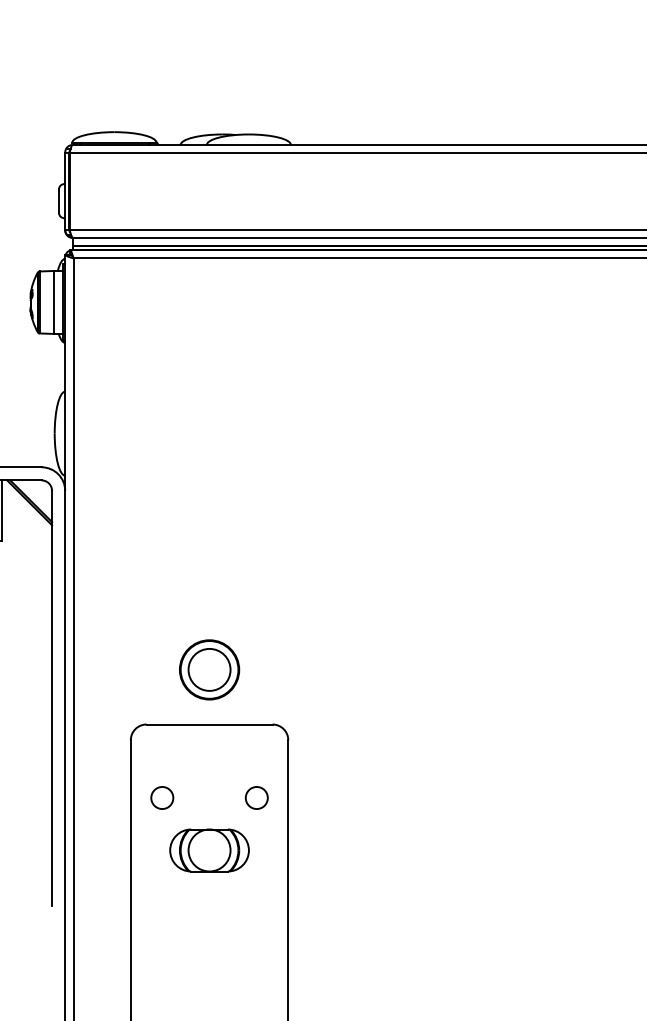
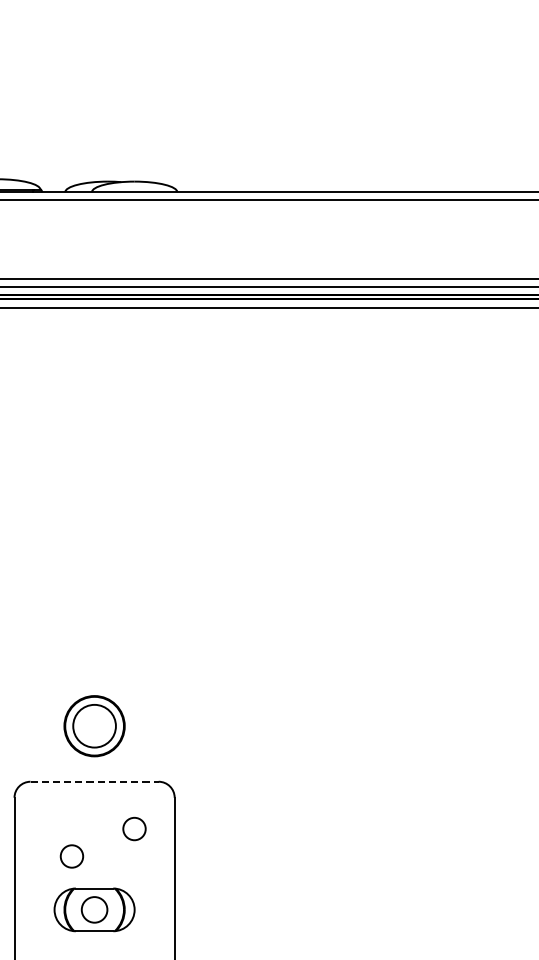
line: (209, 724) -> (94, 781), solid -> dashed
circle: (162, 797) -> (72, 855), moved
circle: (256, 797) -> (134, 828), moved
circle: (209, 850) -> (94, 909), size x0.6

